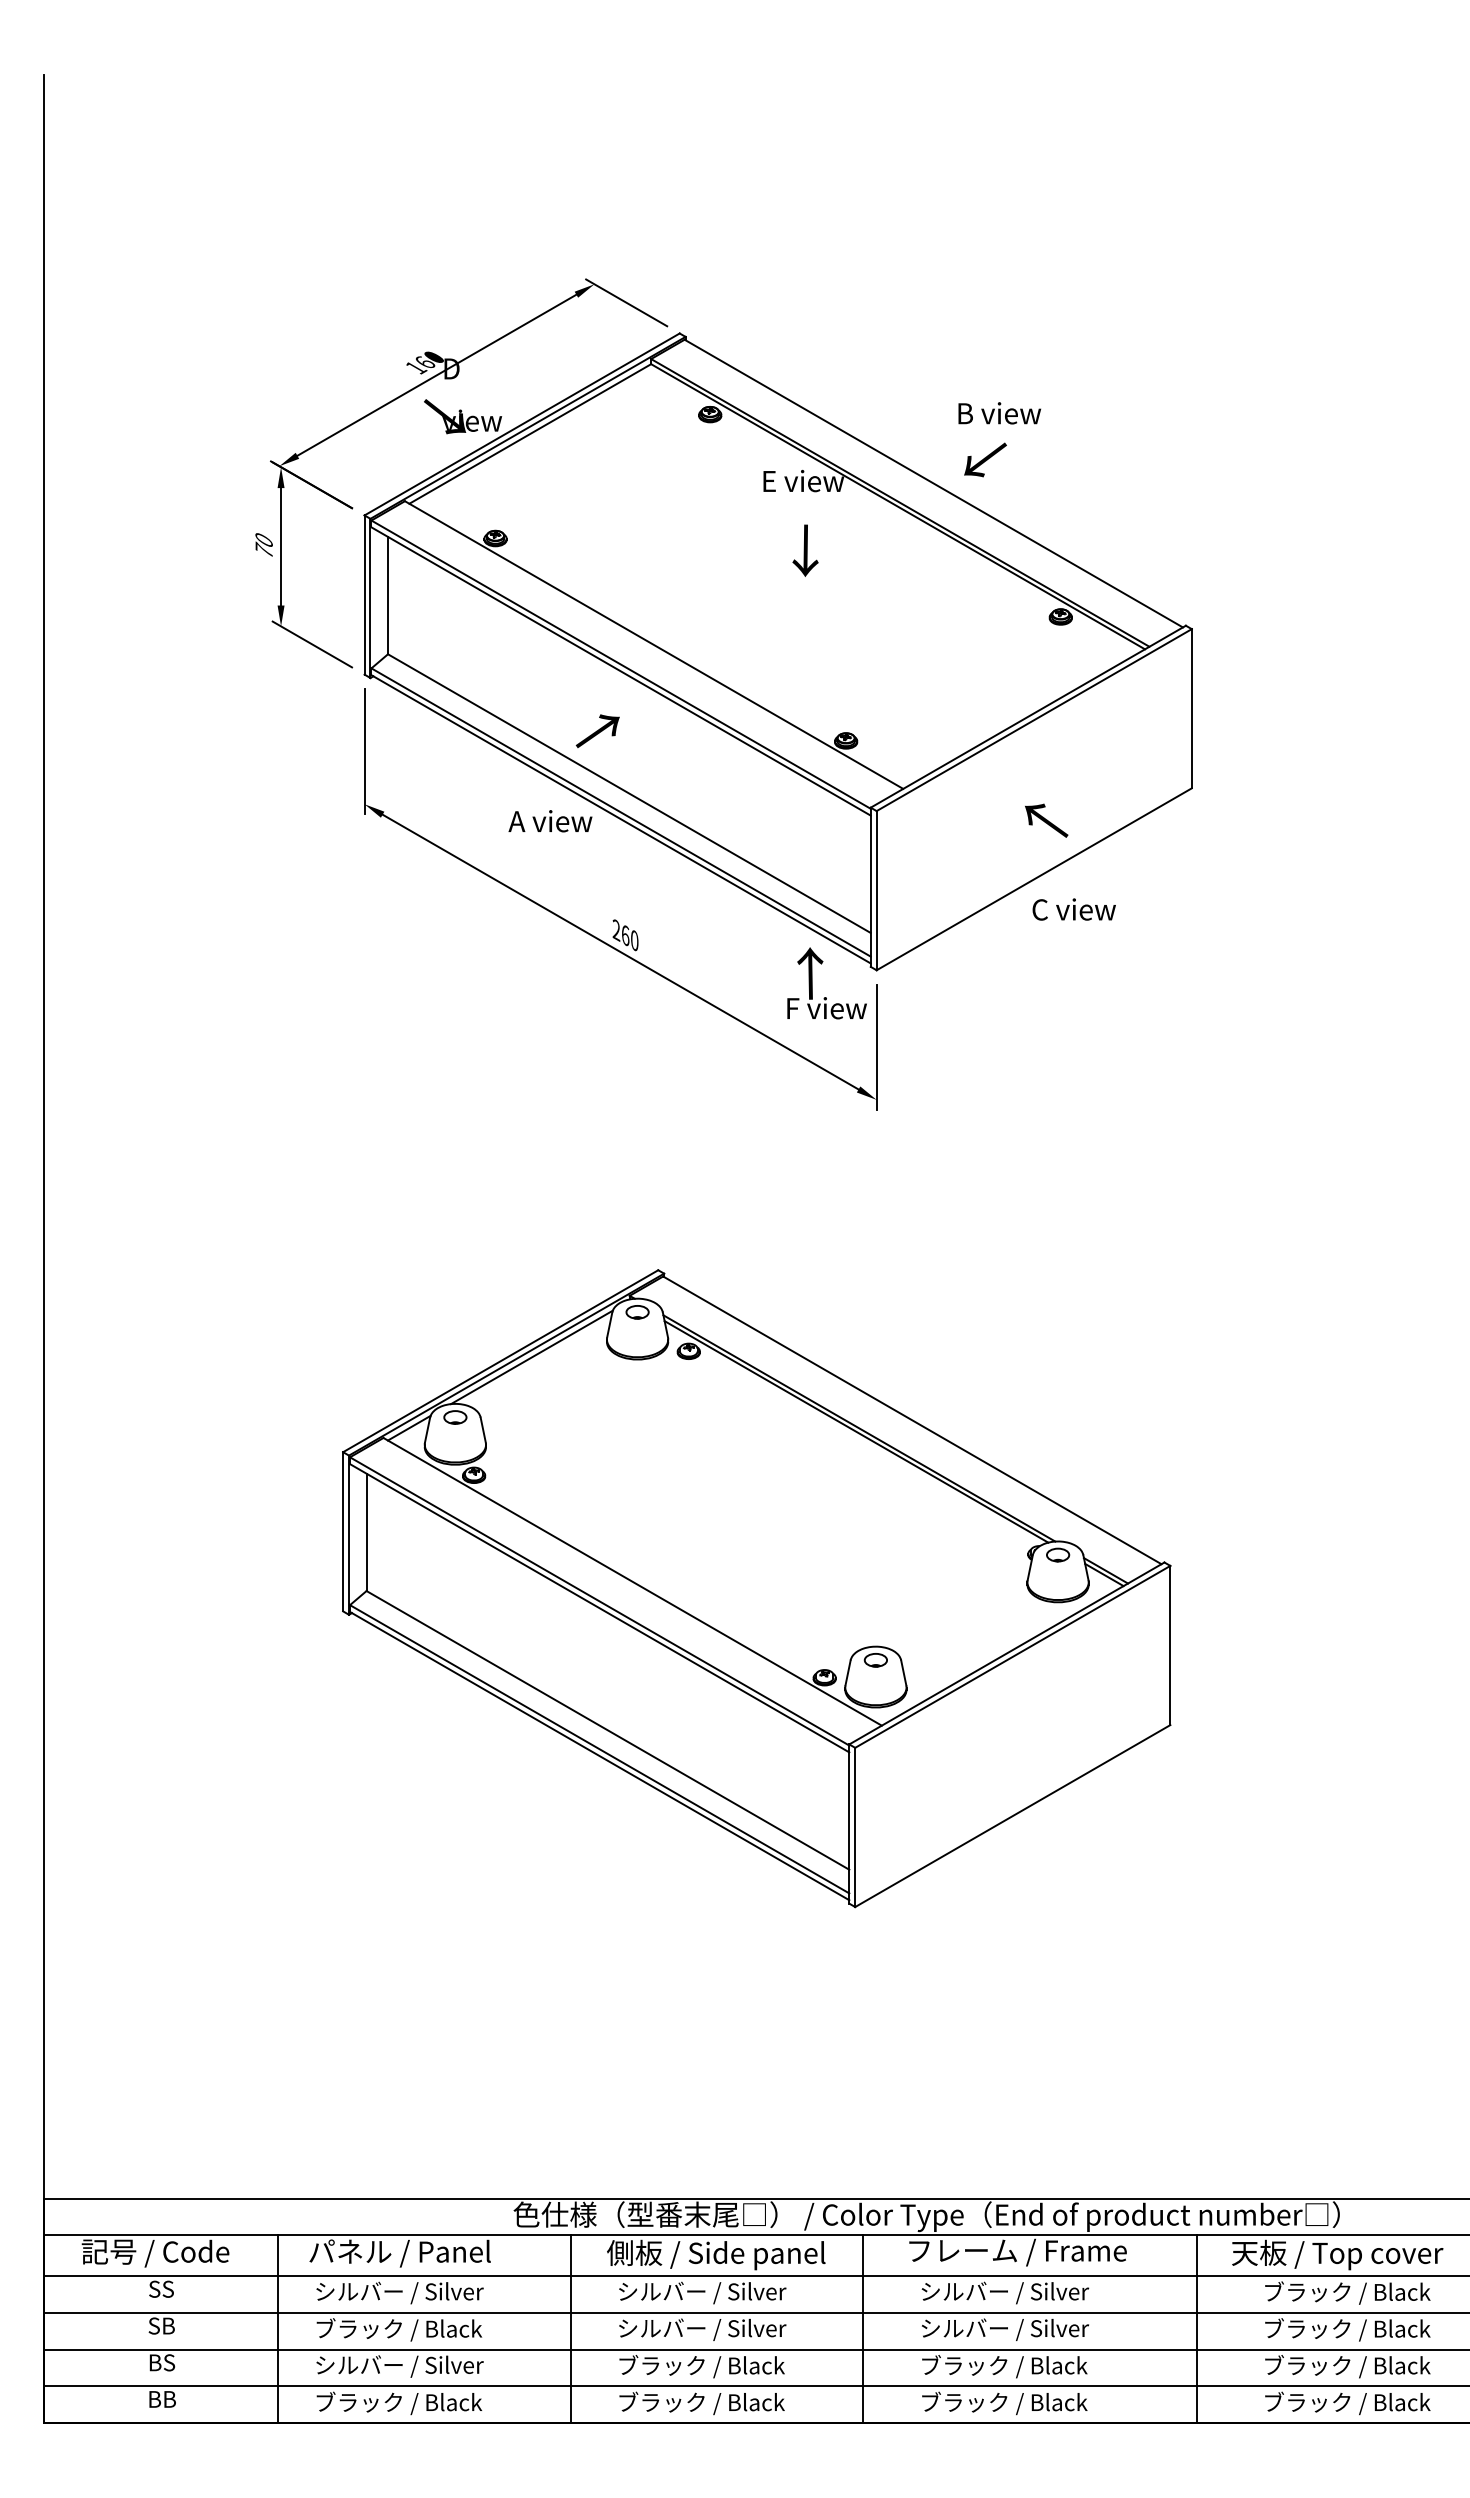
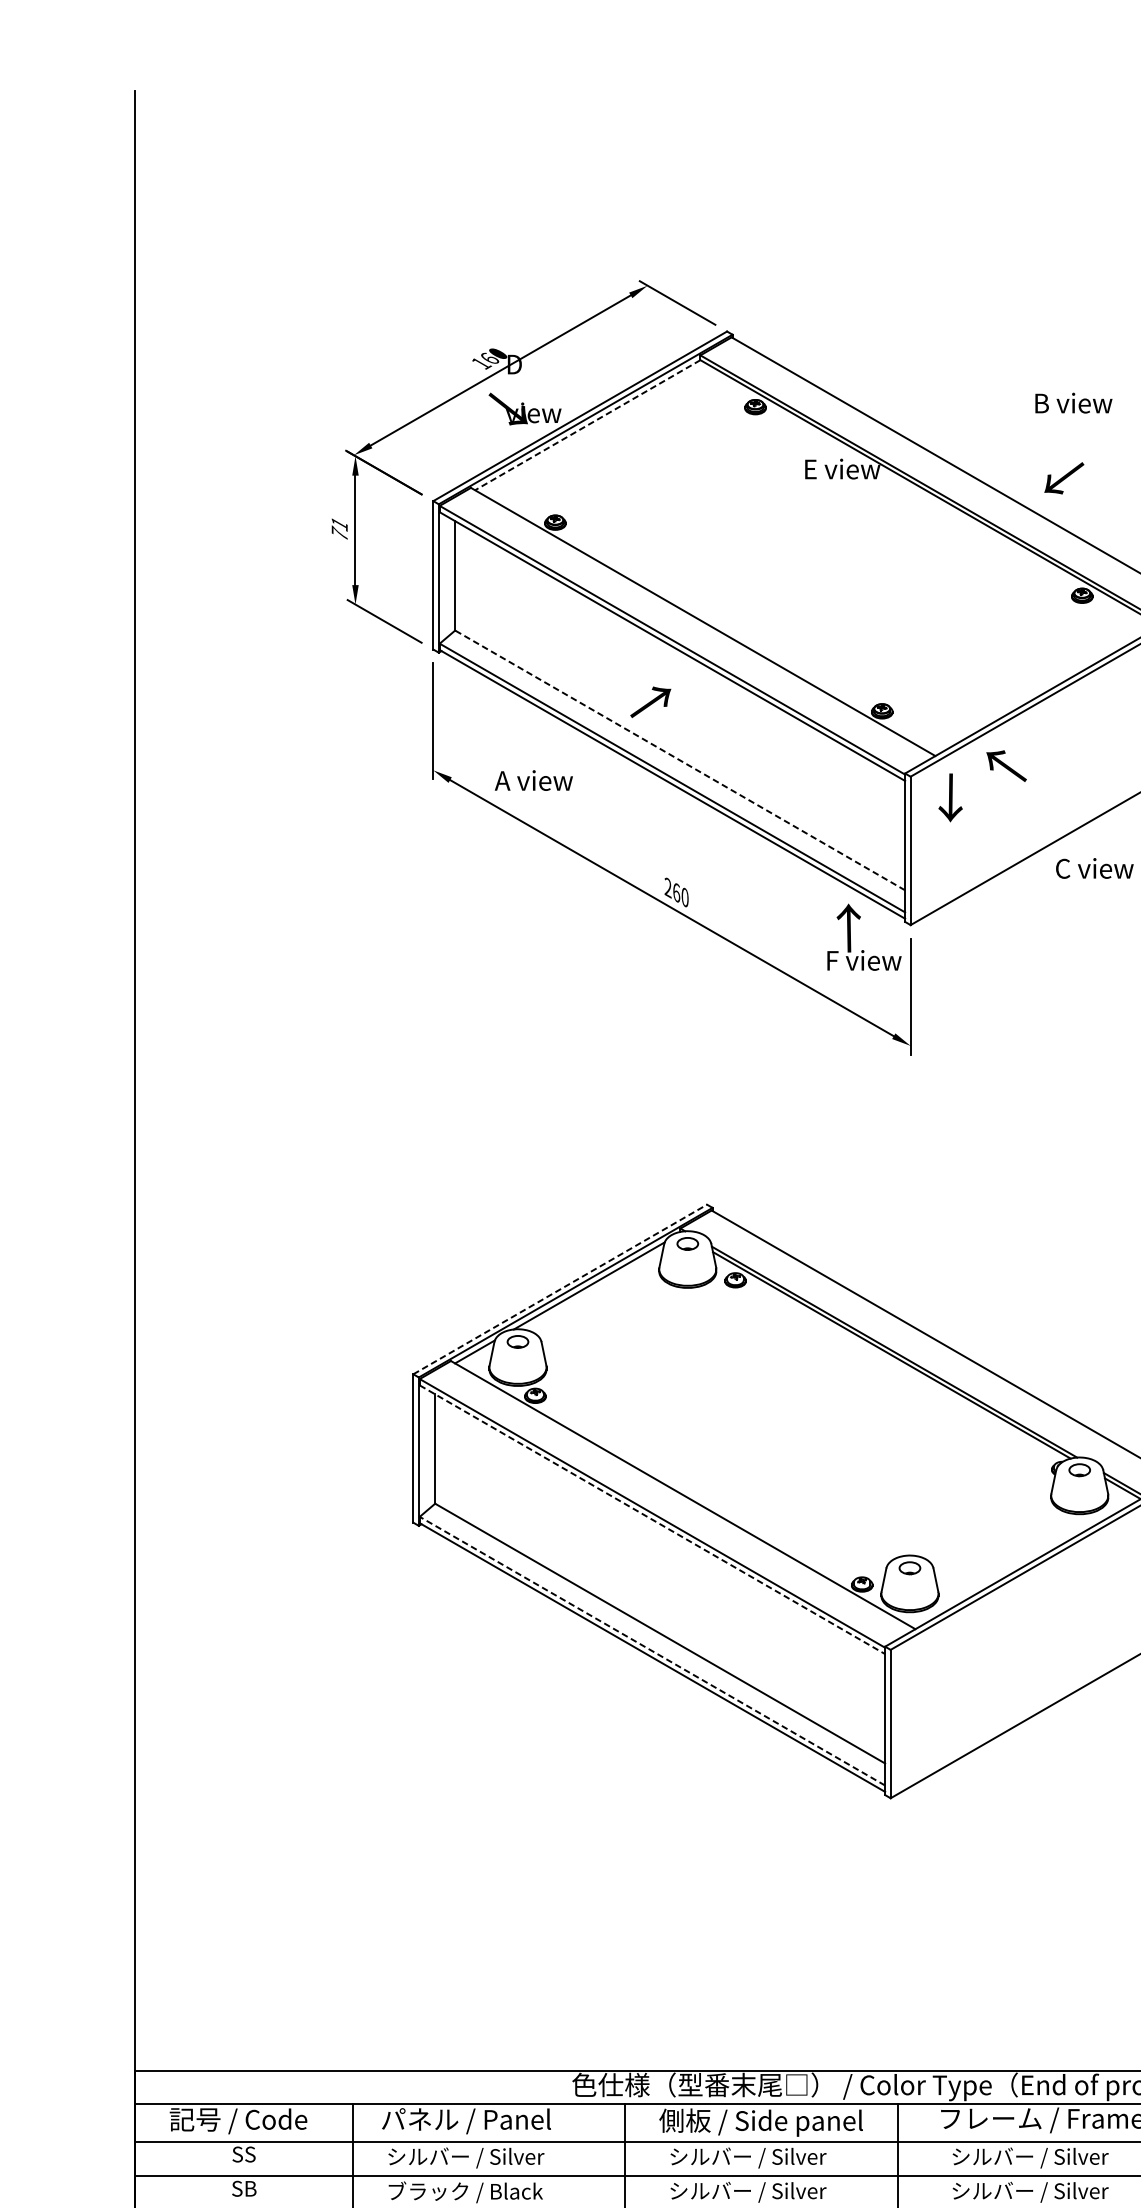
text: (999, 413) -> (1073, 403), moved
line: (530, 433) -> (587, 424), solid -> dashed
text: (985, 459) -> (1064, 477), moved
text: (263, 540) -> (339, 524), 70 -> 71
text: (805, 550) -> (950, 797), moved
line: (629, 793) -> (680, 760), solid -> dashed
text: (1046, 820) -> (1006, 765), moved
text: (550, 821) -> (533, 780), moved
line: (500, 1361) -> (560, 1289), solid -> dashed
line: (600, 1608) -> (653, 1519), solid -> dashed
line: (599, 1749) -> (652, 1651), solid -> dashed

